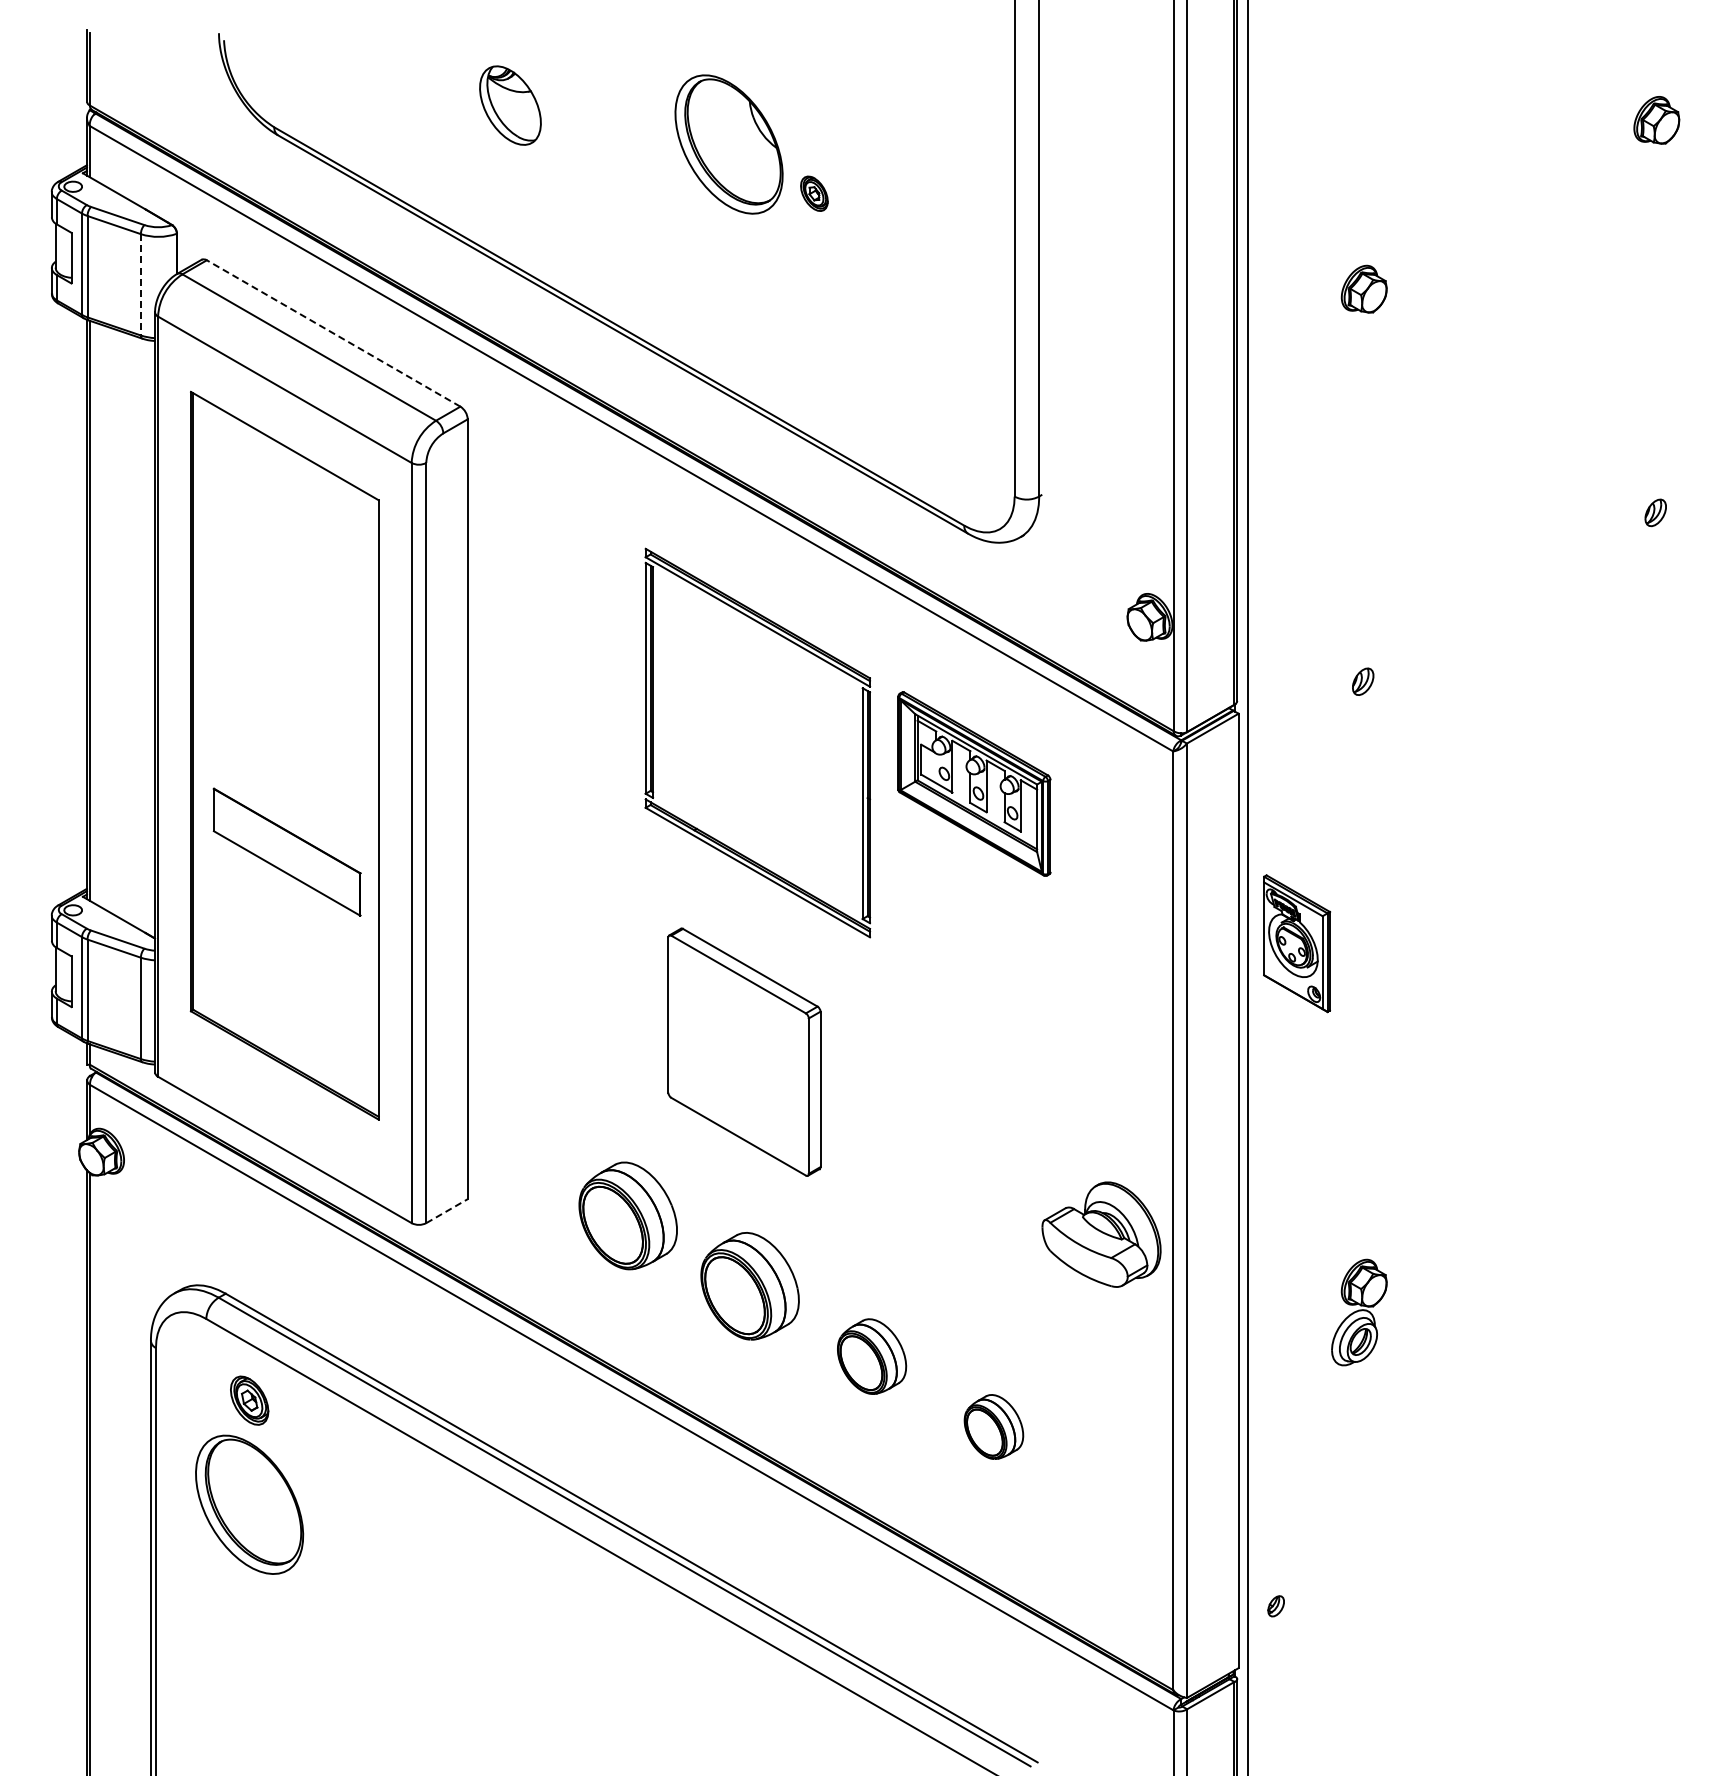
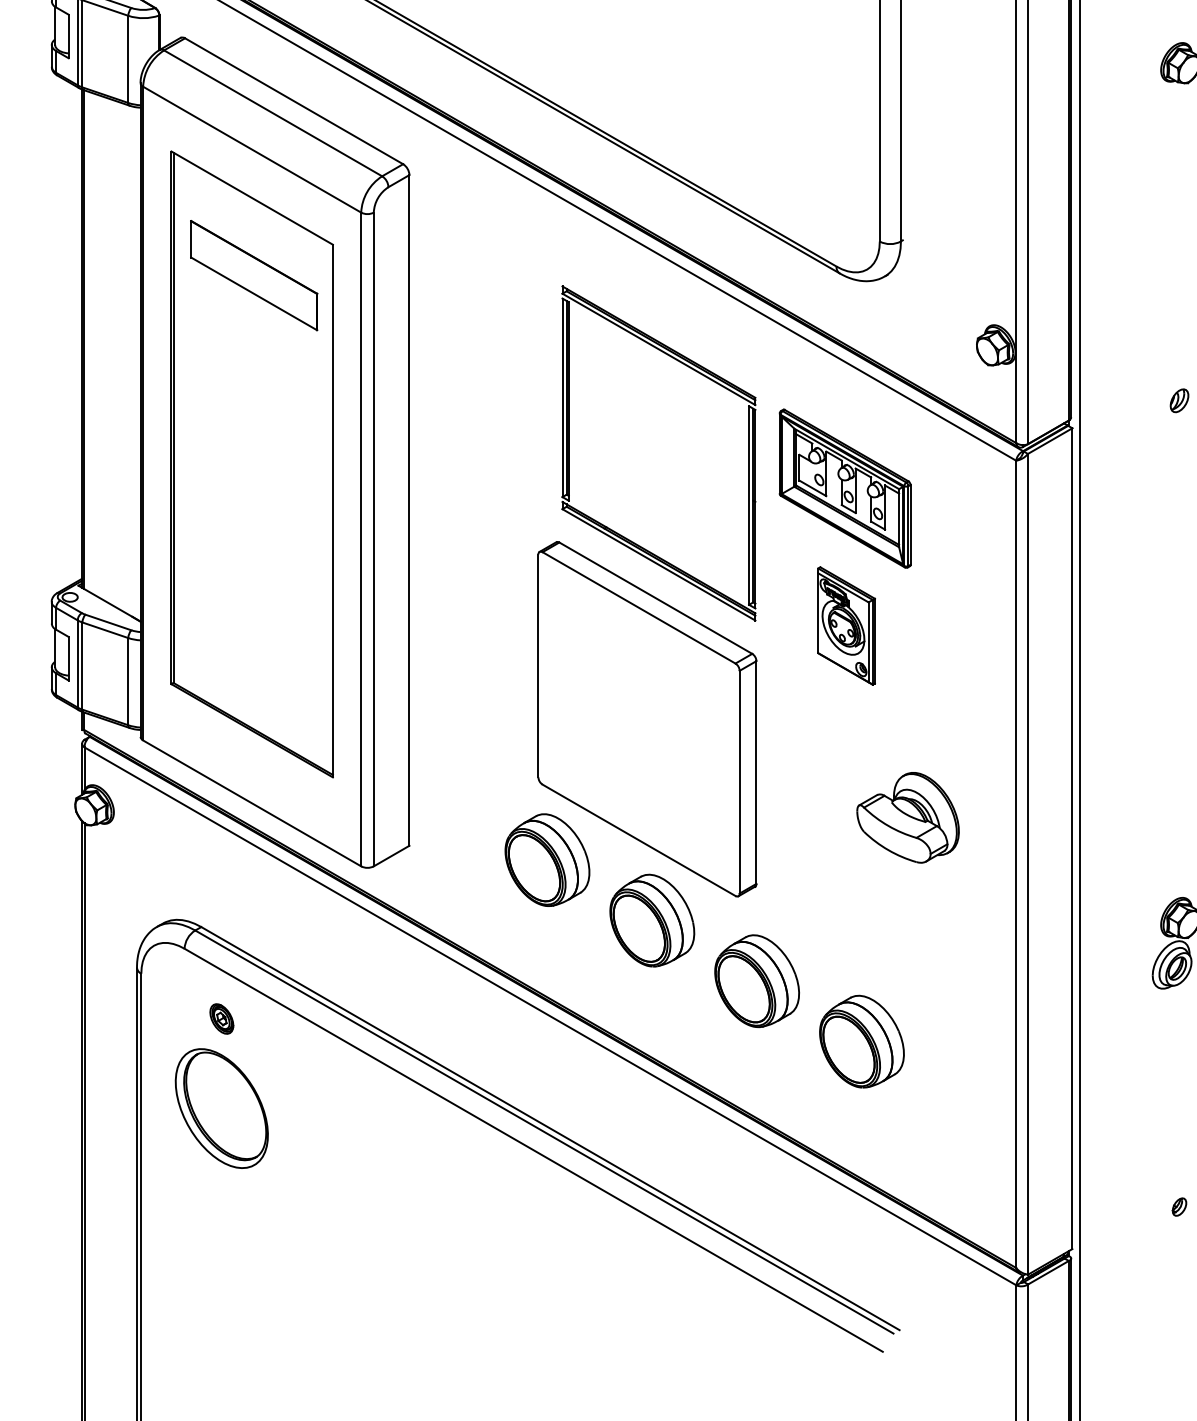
line: (140, 284) -> (128, 59), dashed -> solid
line: (333, 333) -> (294, 101), dashed -> solid
part: (286, 851) -> (253, 274), moved
part: (1296, 943) -> (846, 625), moved
part: (744, 1052) -> (647, 719), size x1.67
line: (447, 1211) -> (392, 856), dashed -> solid
part: (1101, 1234) -> (908, 817), moved
part: (871, 1356) -> (756, 981), size x1.43
part: (249, 1400) -> (221, 1018), size x0.71
part: (993, 1426) -> (861, 1041), size x1.67
part: (1275, 1606) -> (1178, 1207), moved

